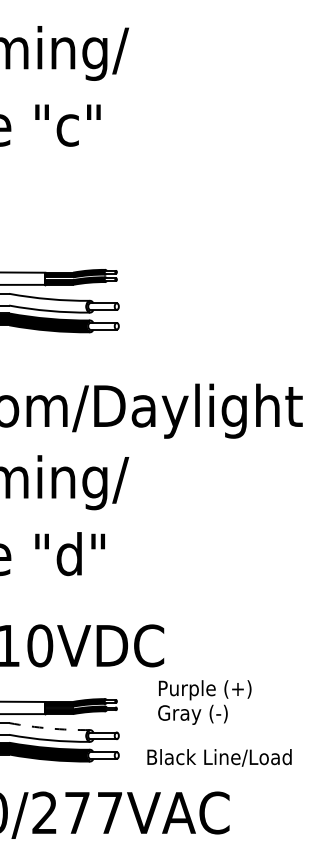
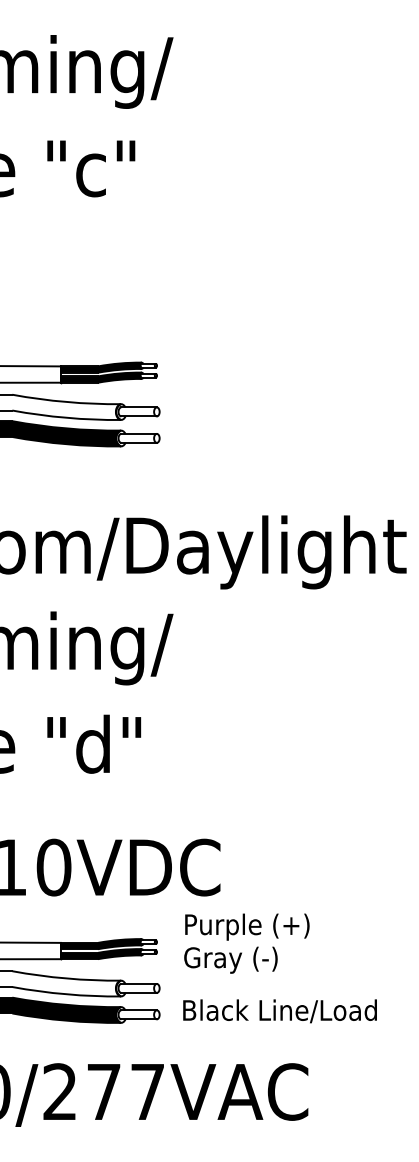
text: (204, 702) -> (246, 943), moved
arc: (49, 728) -> (66, 978), dashed -> solid
text: (219, 757) -> (280, 1010), moved

